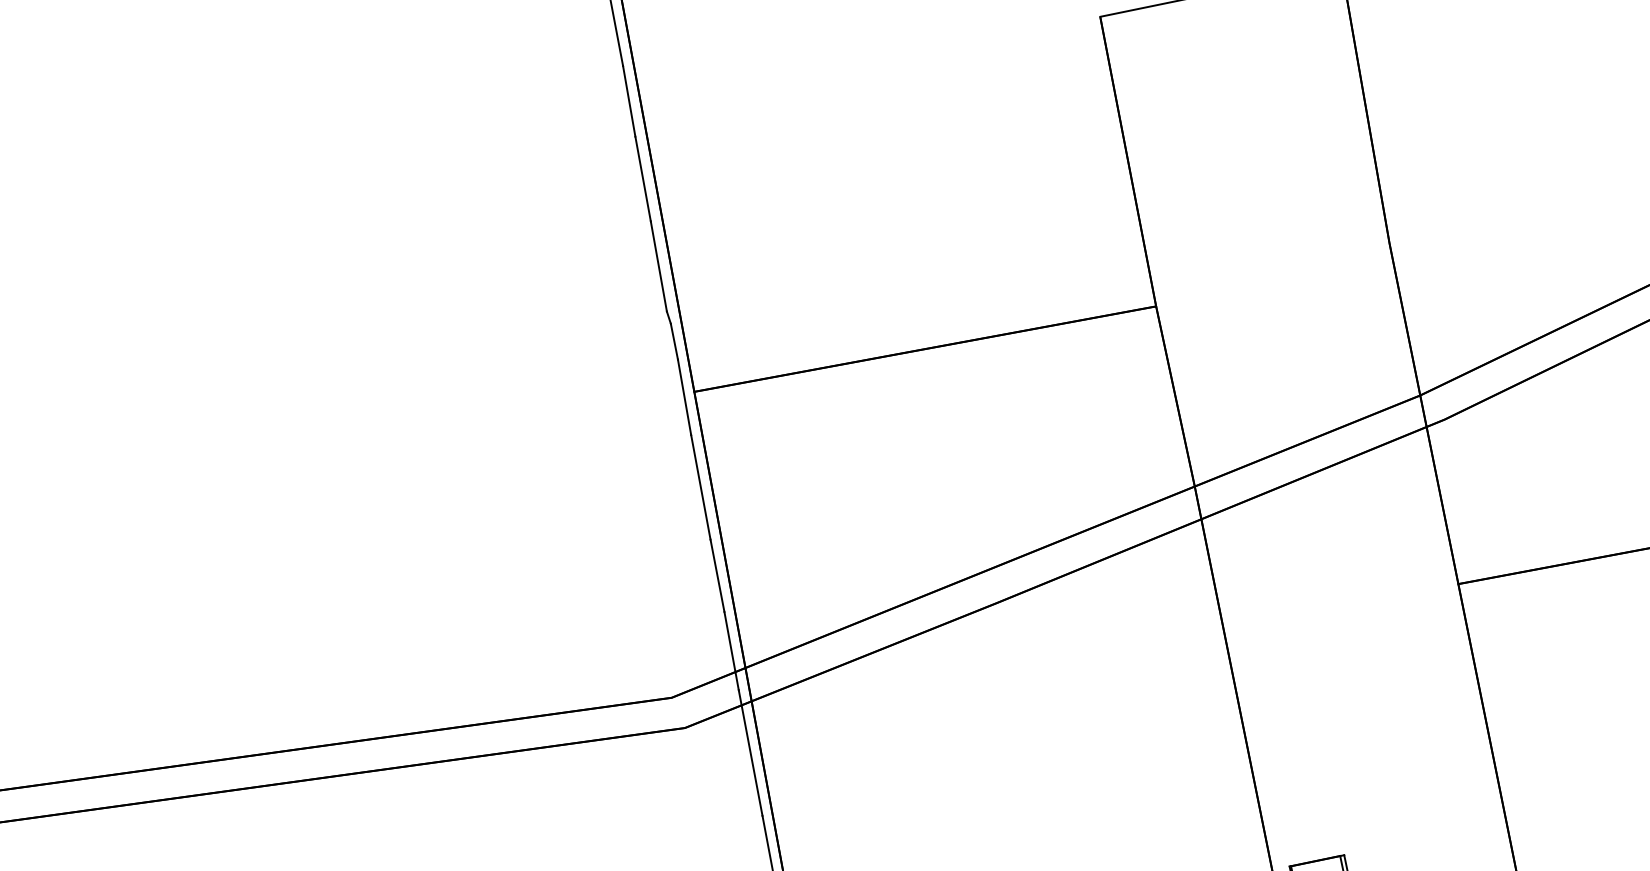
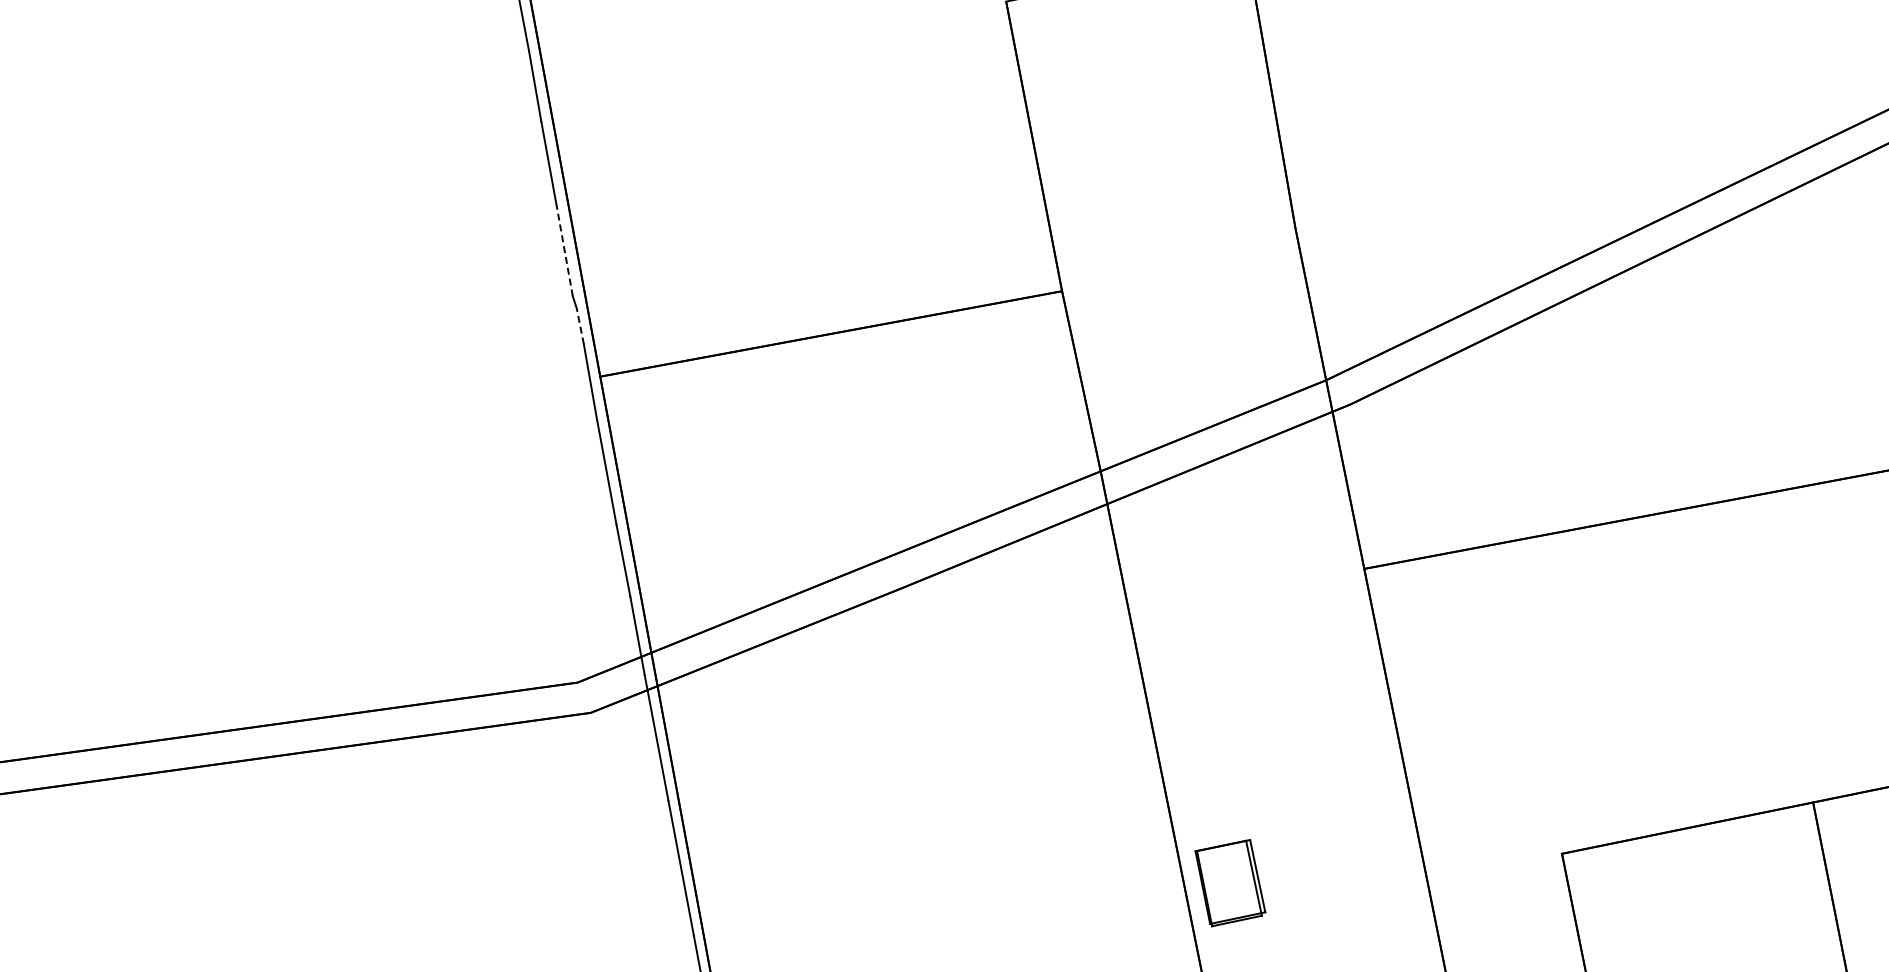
line: (658, 266) -> (564, 251), solid -> dashed
line: (674, 340) -> (580, 325), solid -> dashed

